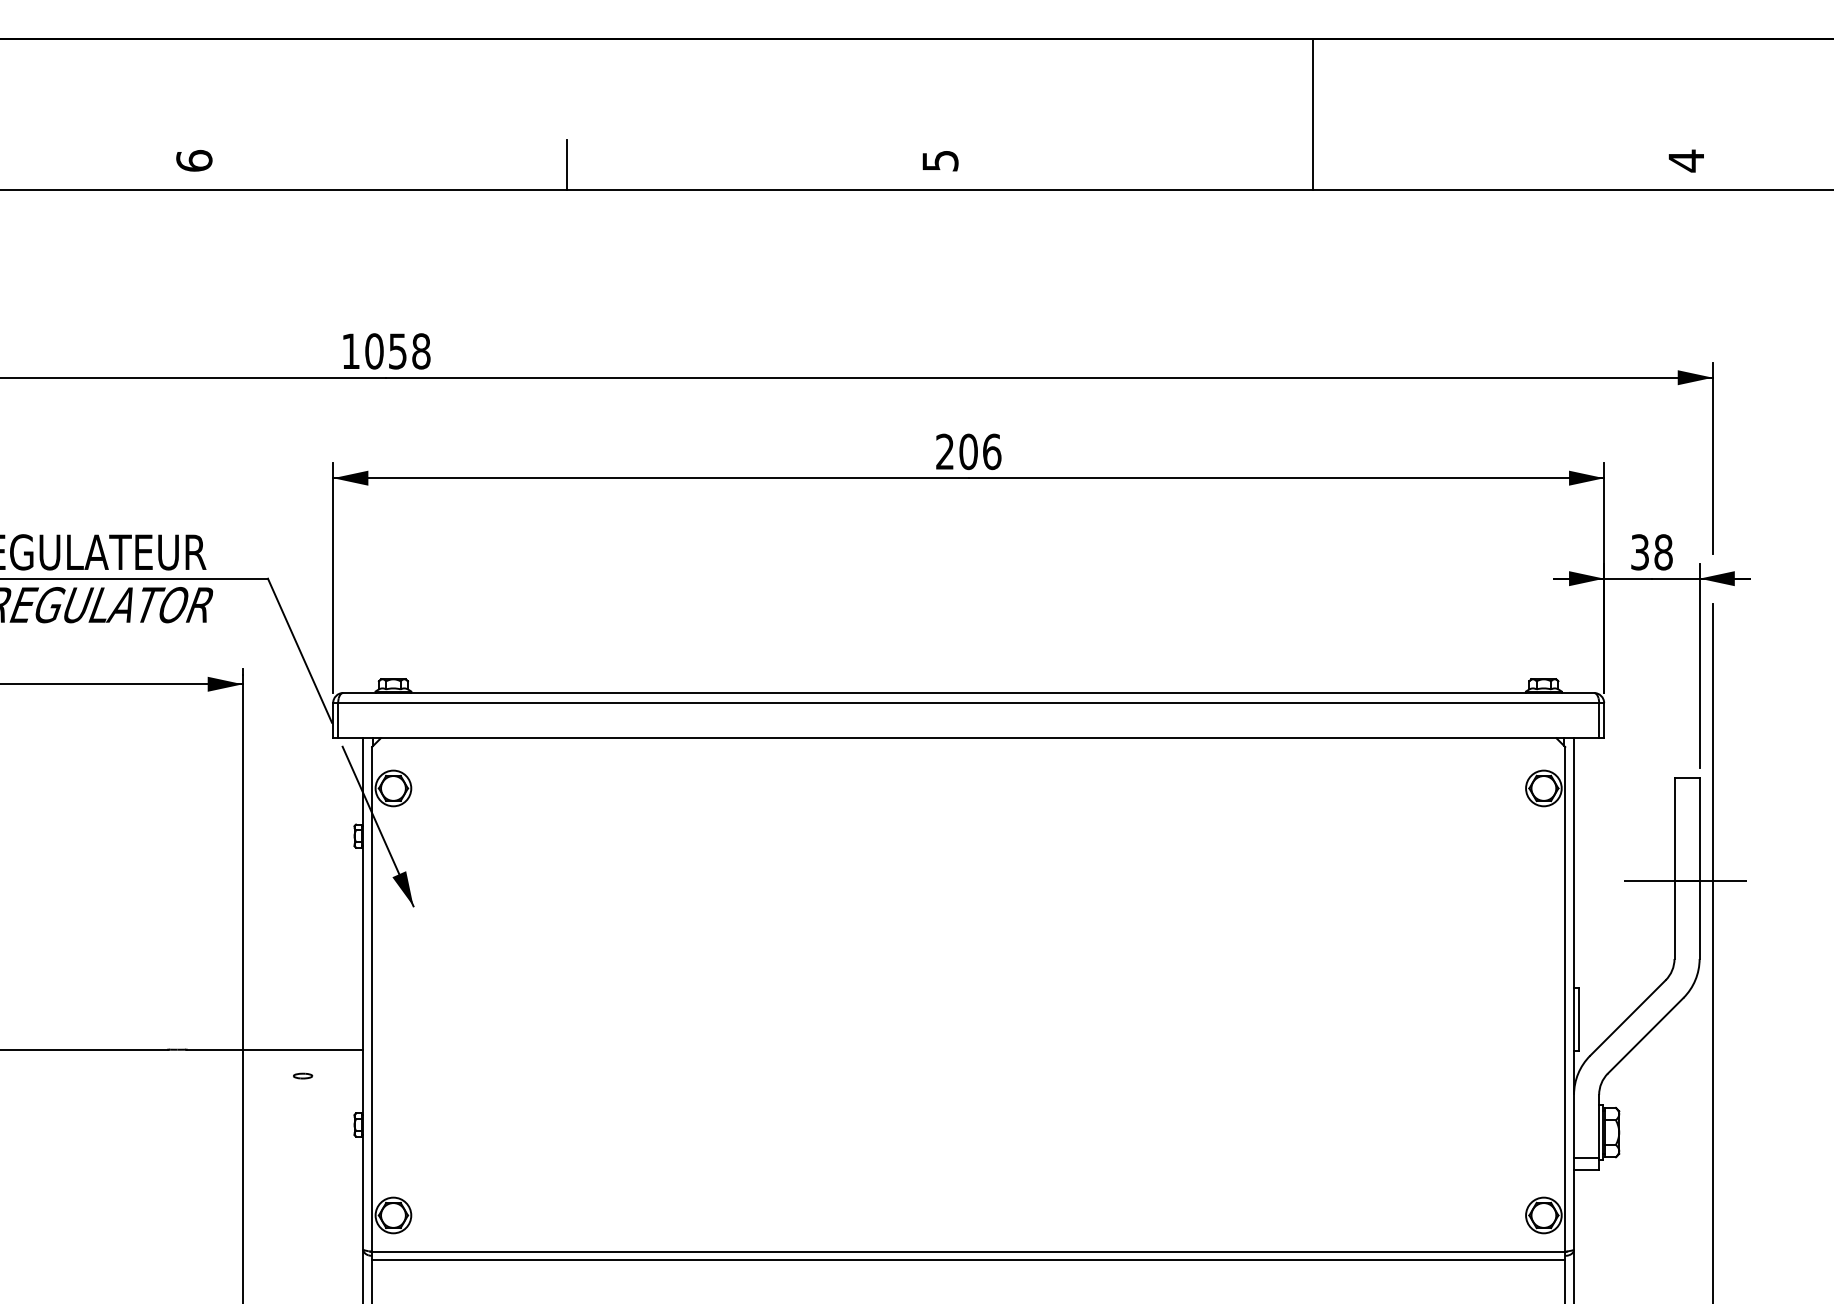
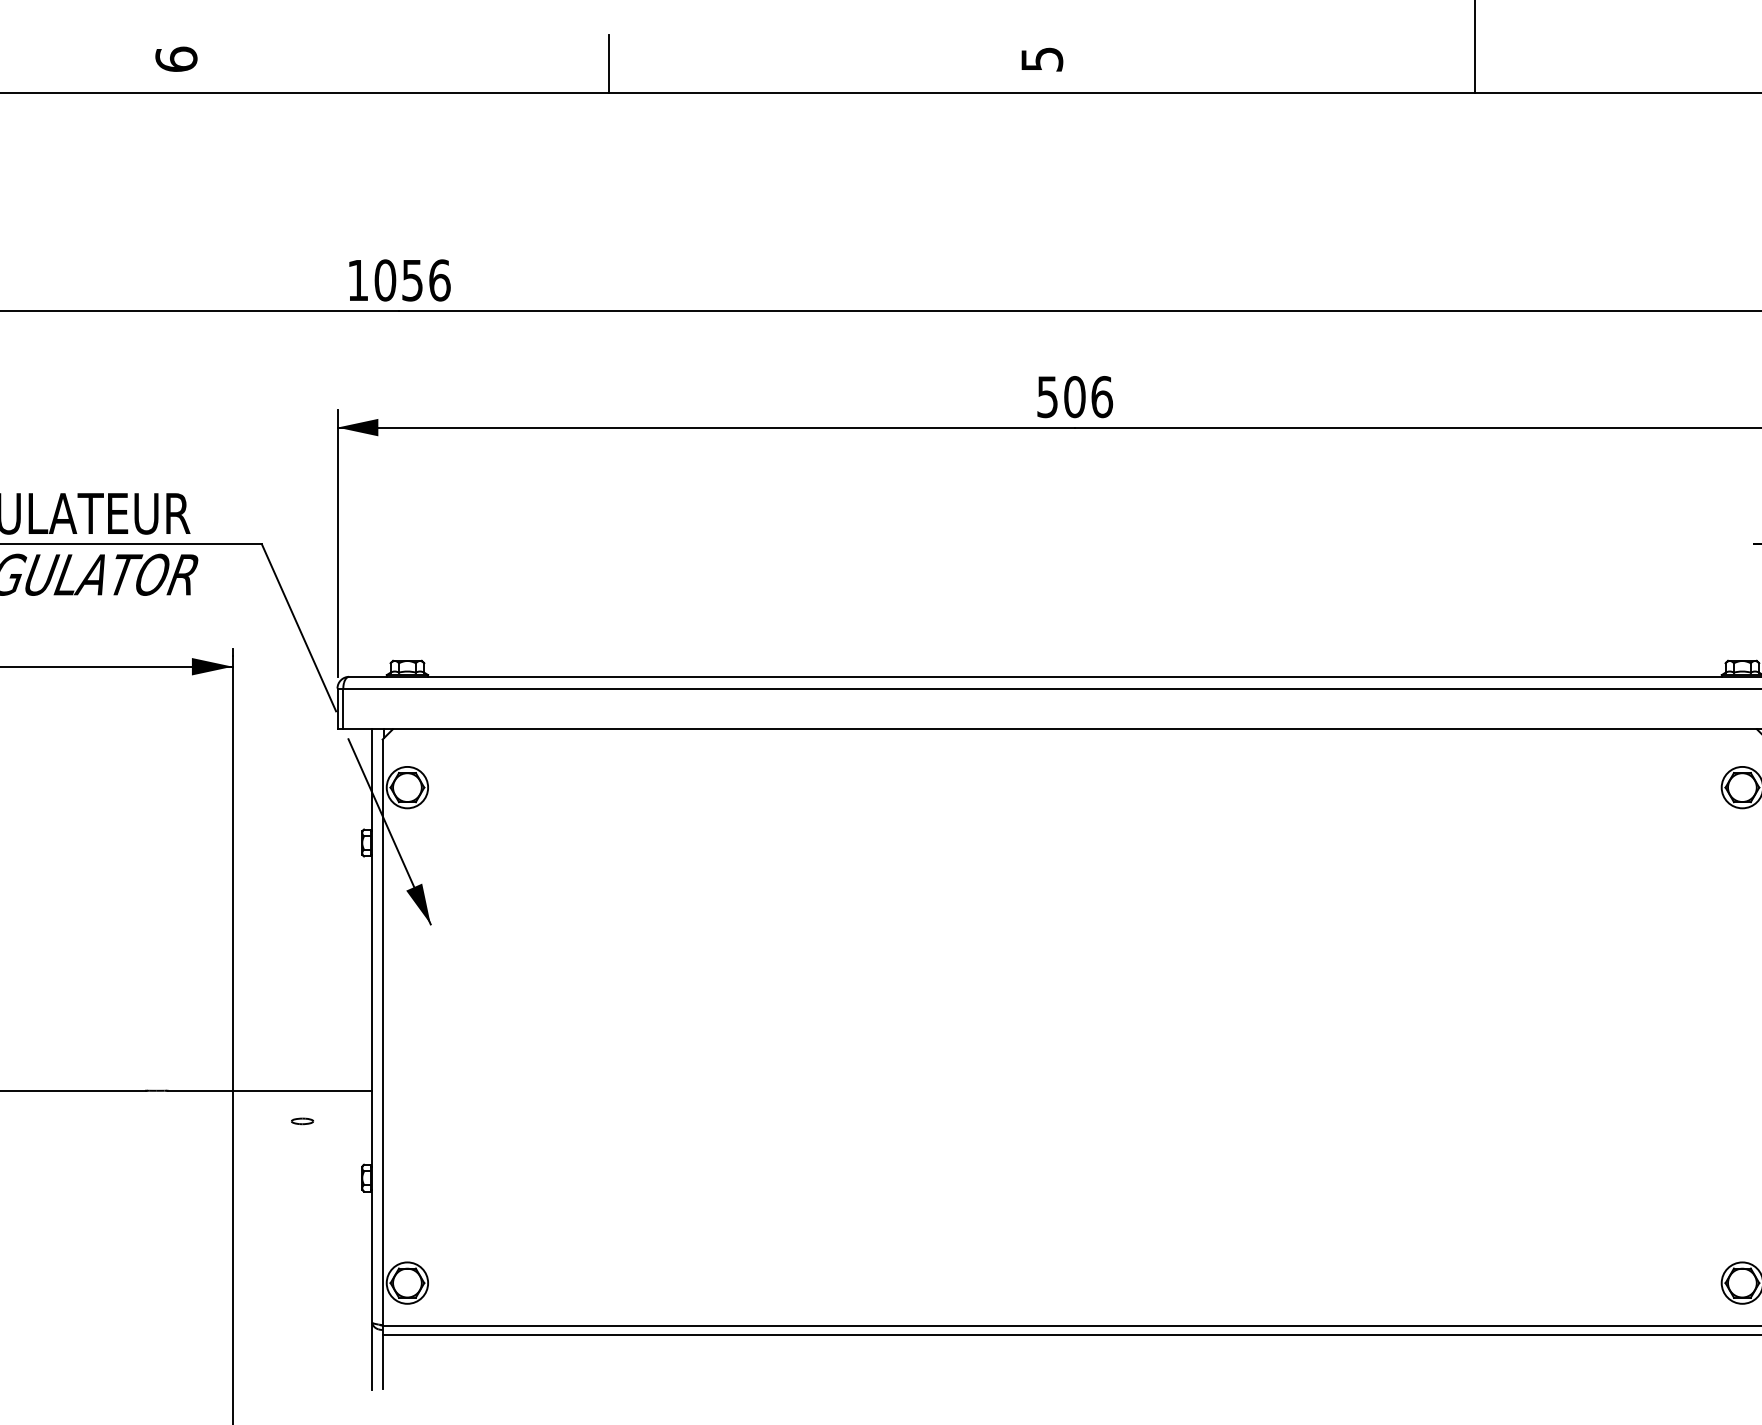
text: (421, 351) -> (439, 280), 1058 -> 1056
text: (944, 451) -> (1046, 396), 206 -> 506

